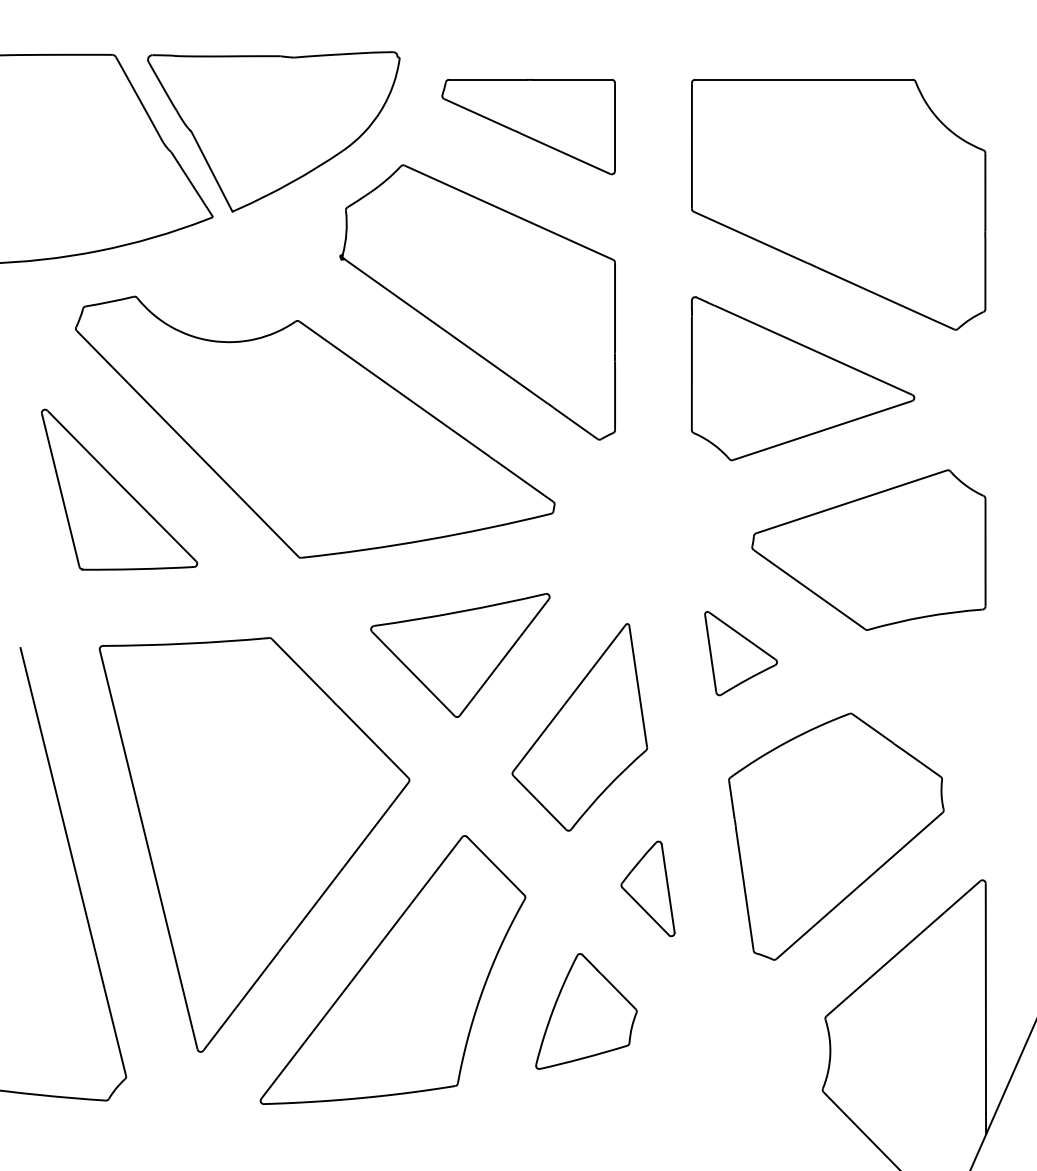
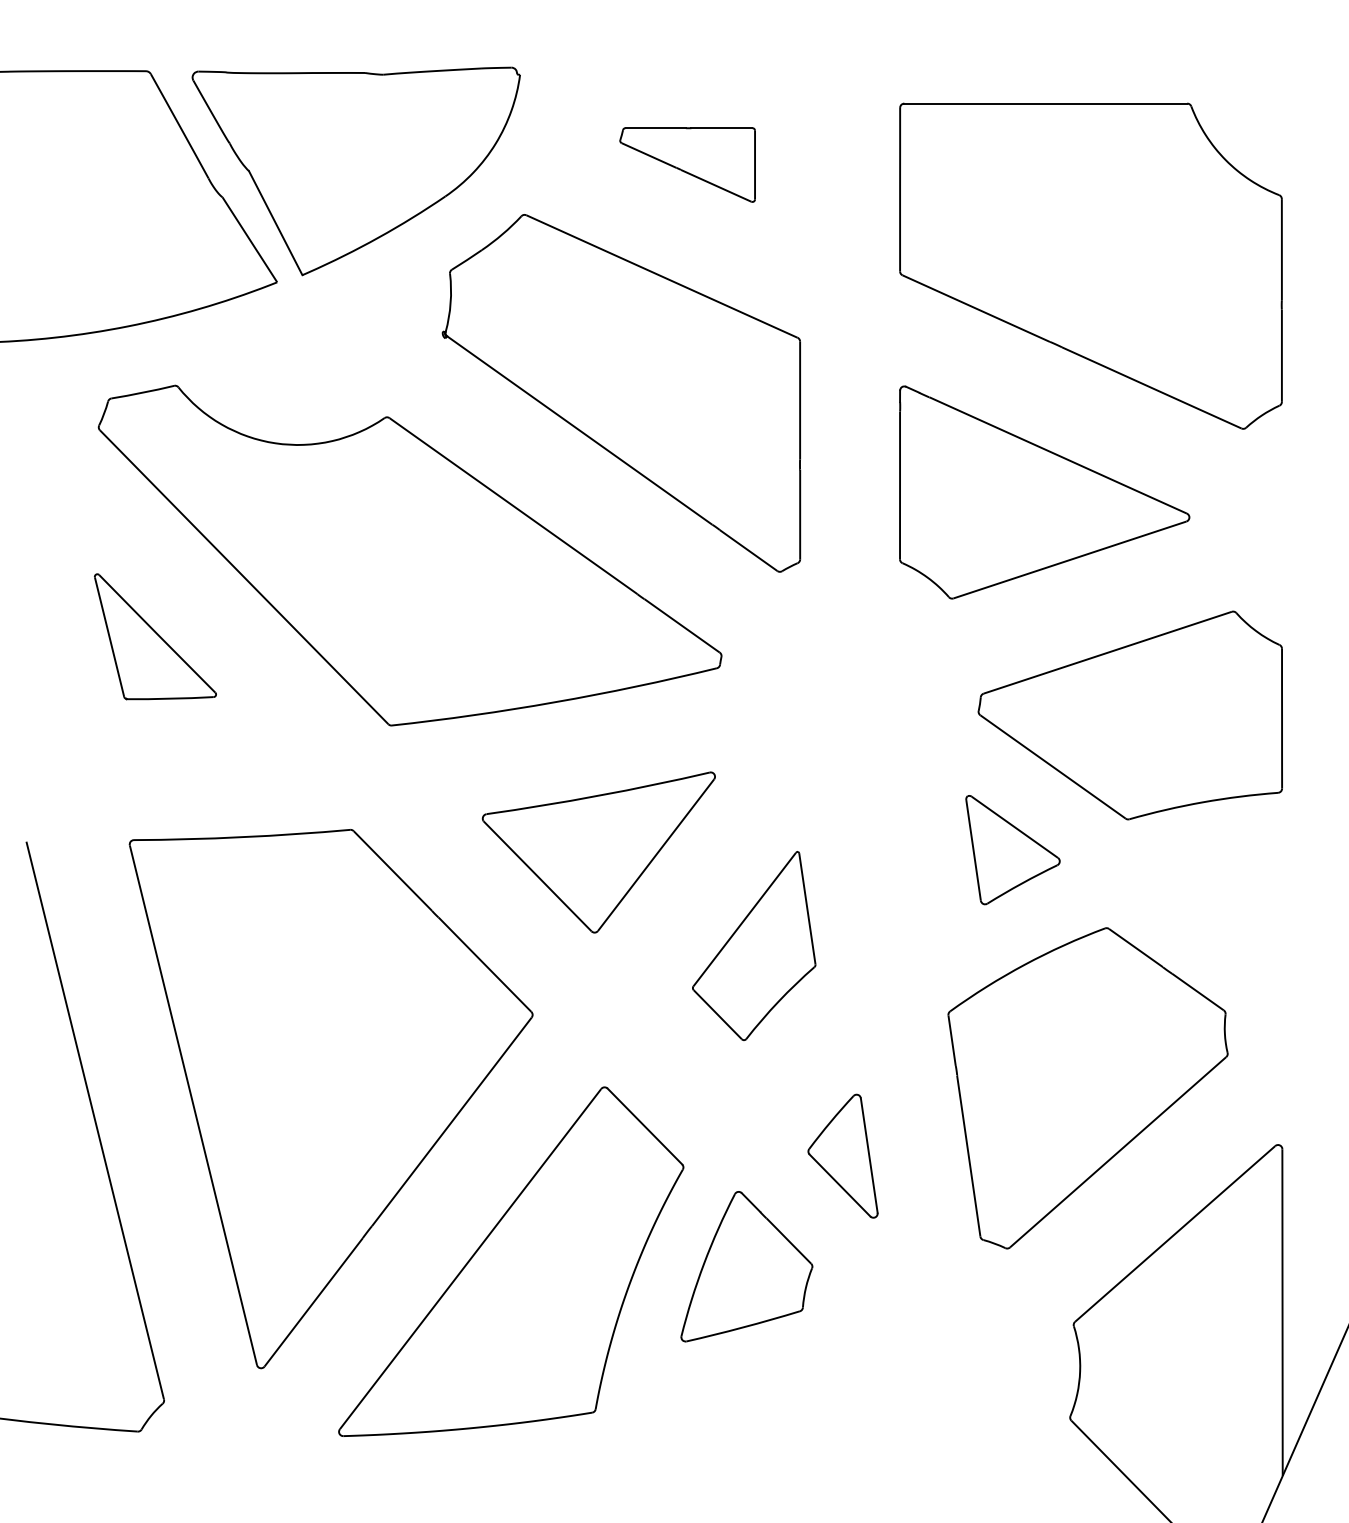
part: (528, 126) -> (687, 164), size x0.6
part: (119, 489) -> (155, 636), size x0.6
part: (740, 653) -> (1012, 850), moved
part: (579, 726) -> (753, 945), size x0.7
part: (586, 1011) -> (746, 1266), moved

